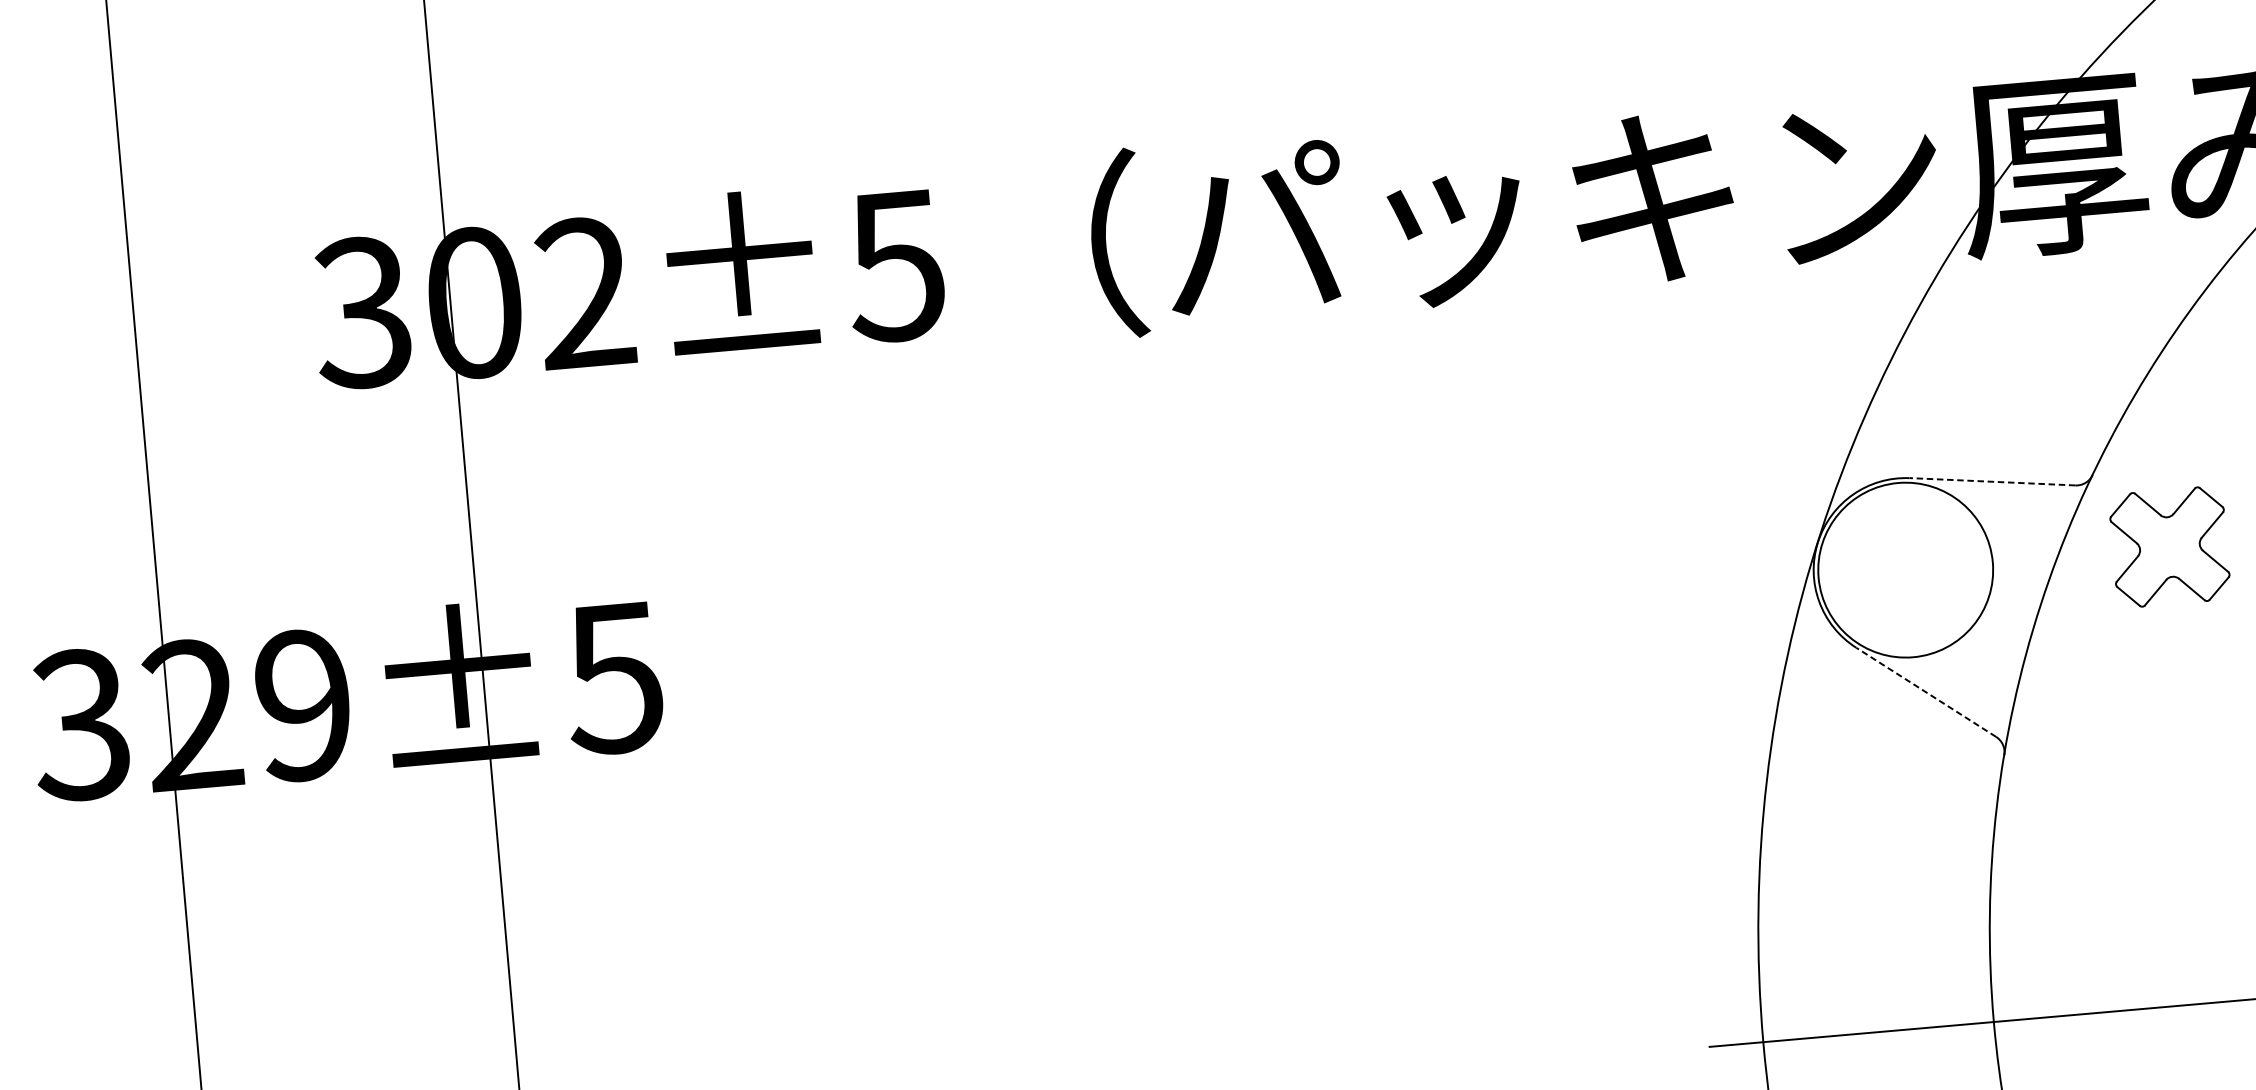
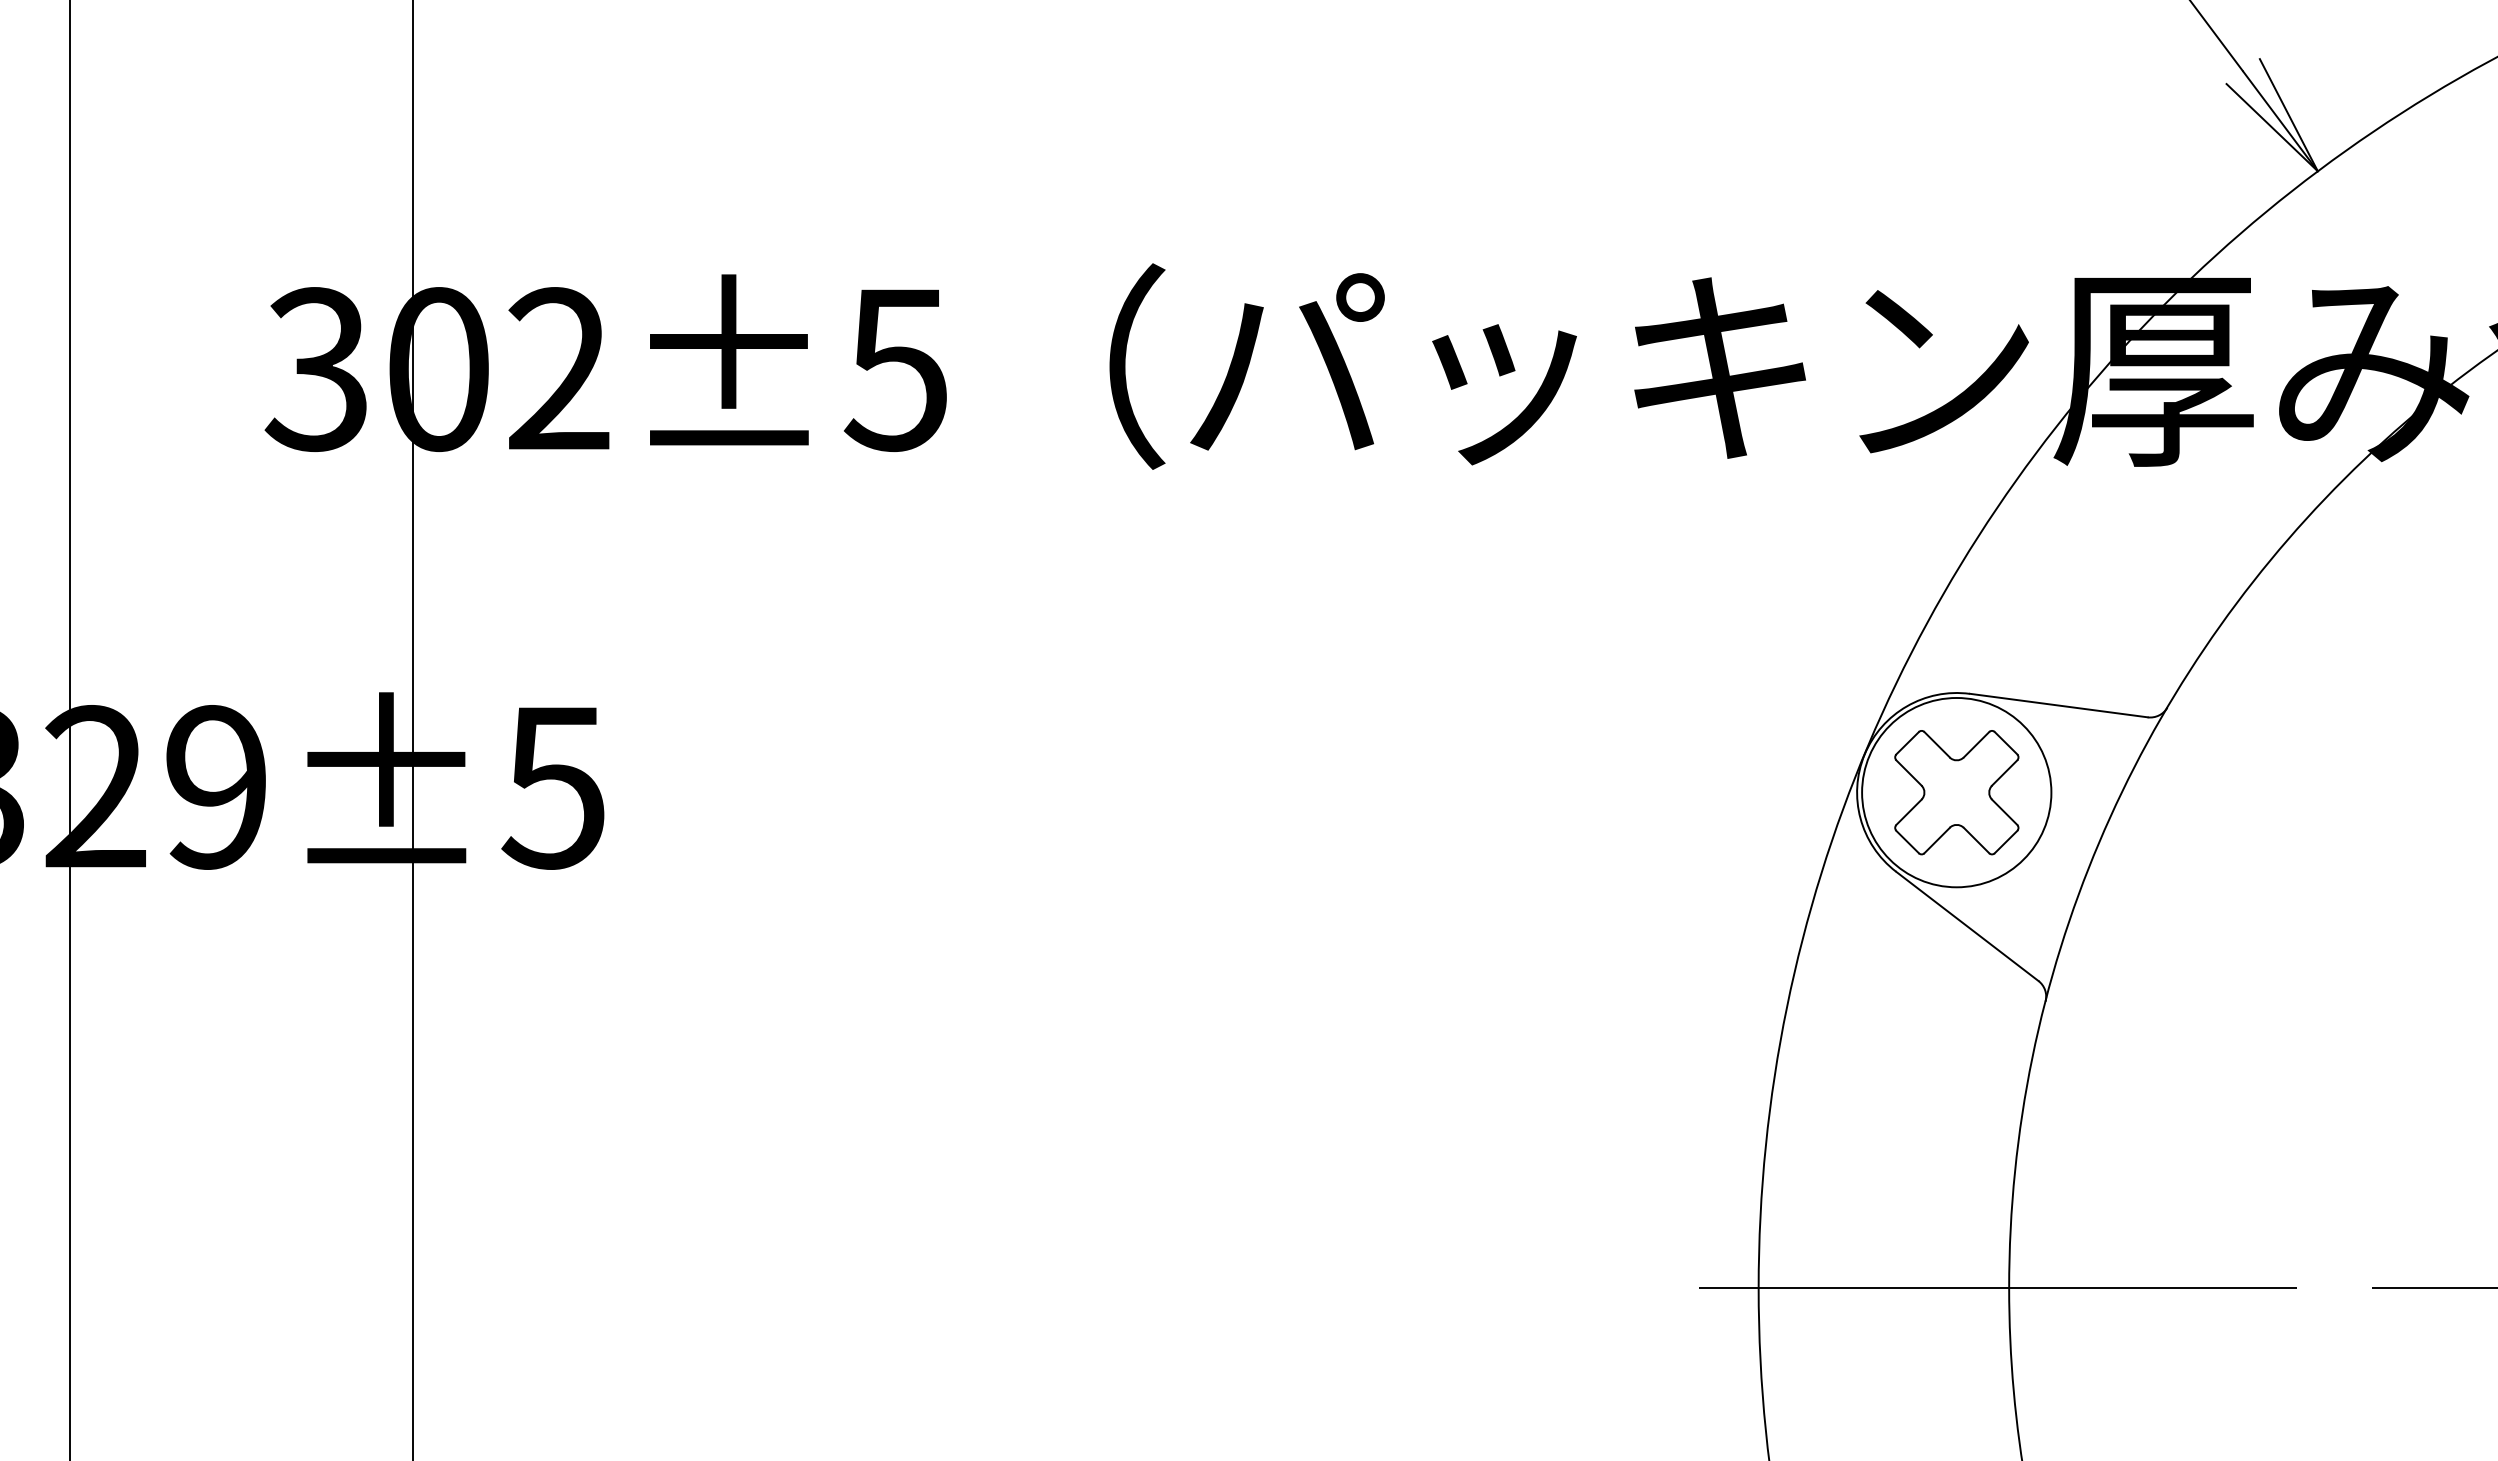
line: (1992, 481) -> (2058, 705), dashed -> solid
part: (2169, 546) -> (1956, 792), moved
line: (1926, 692) -> (1967, 926), dashed -> solid

